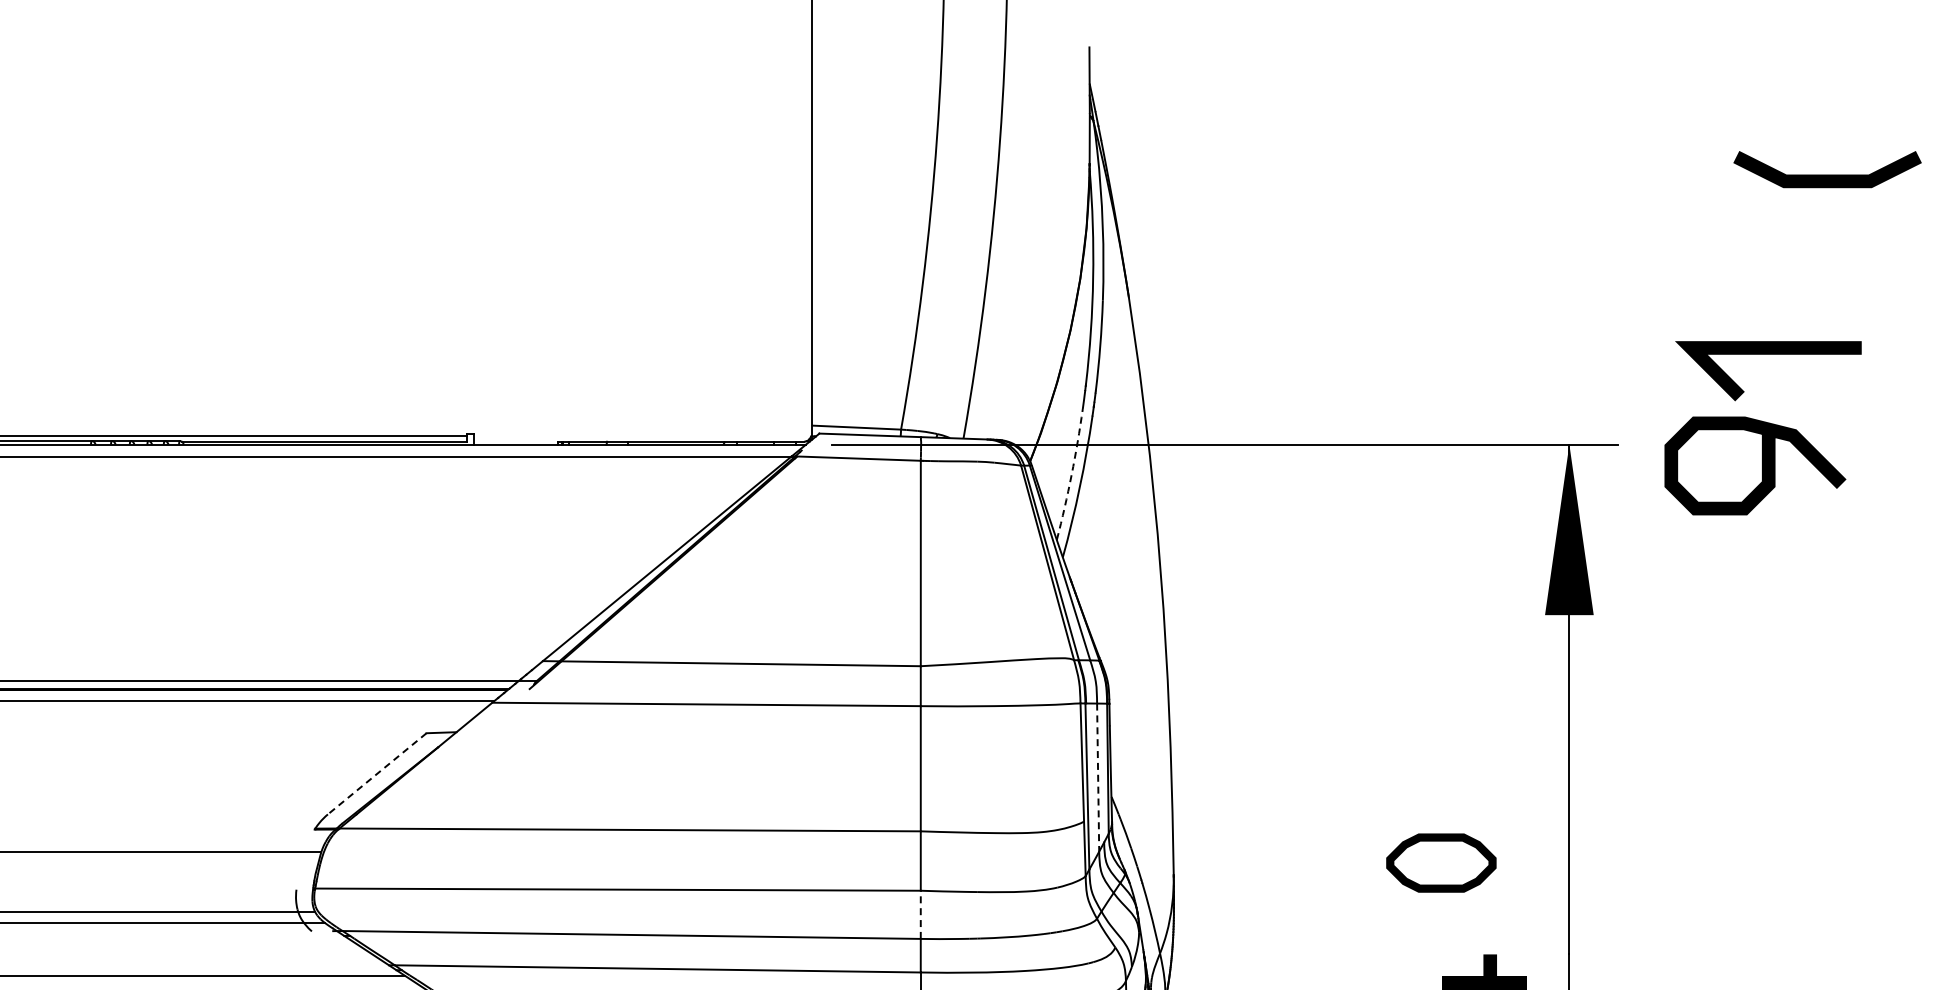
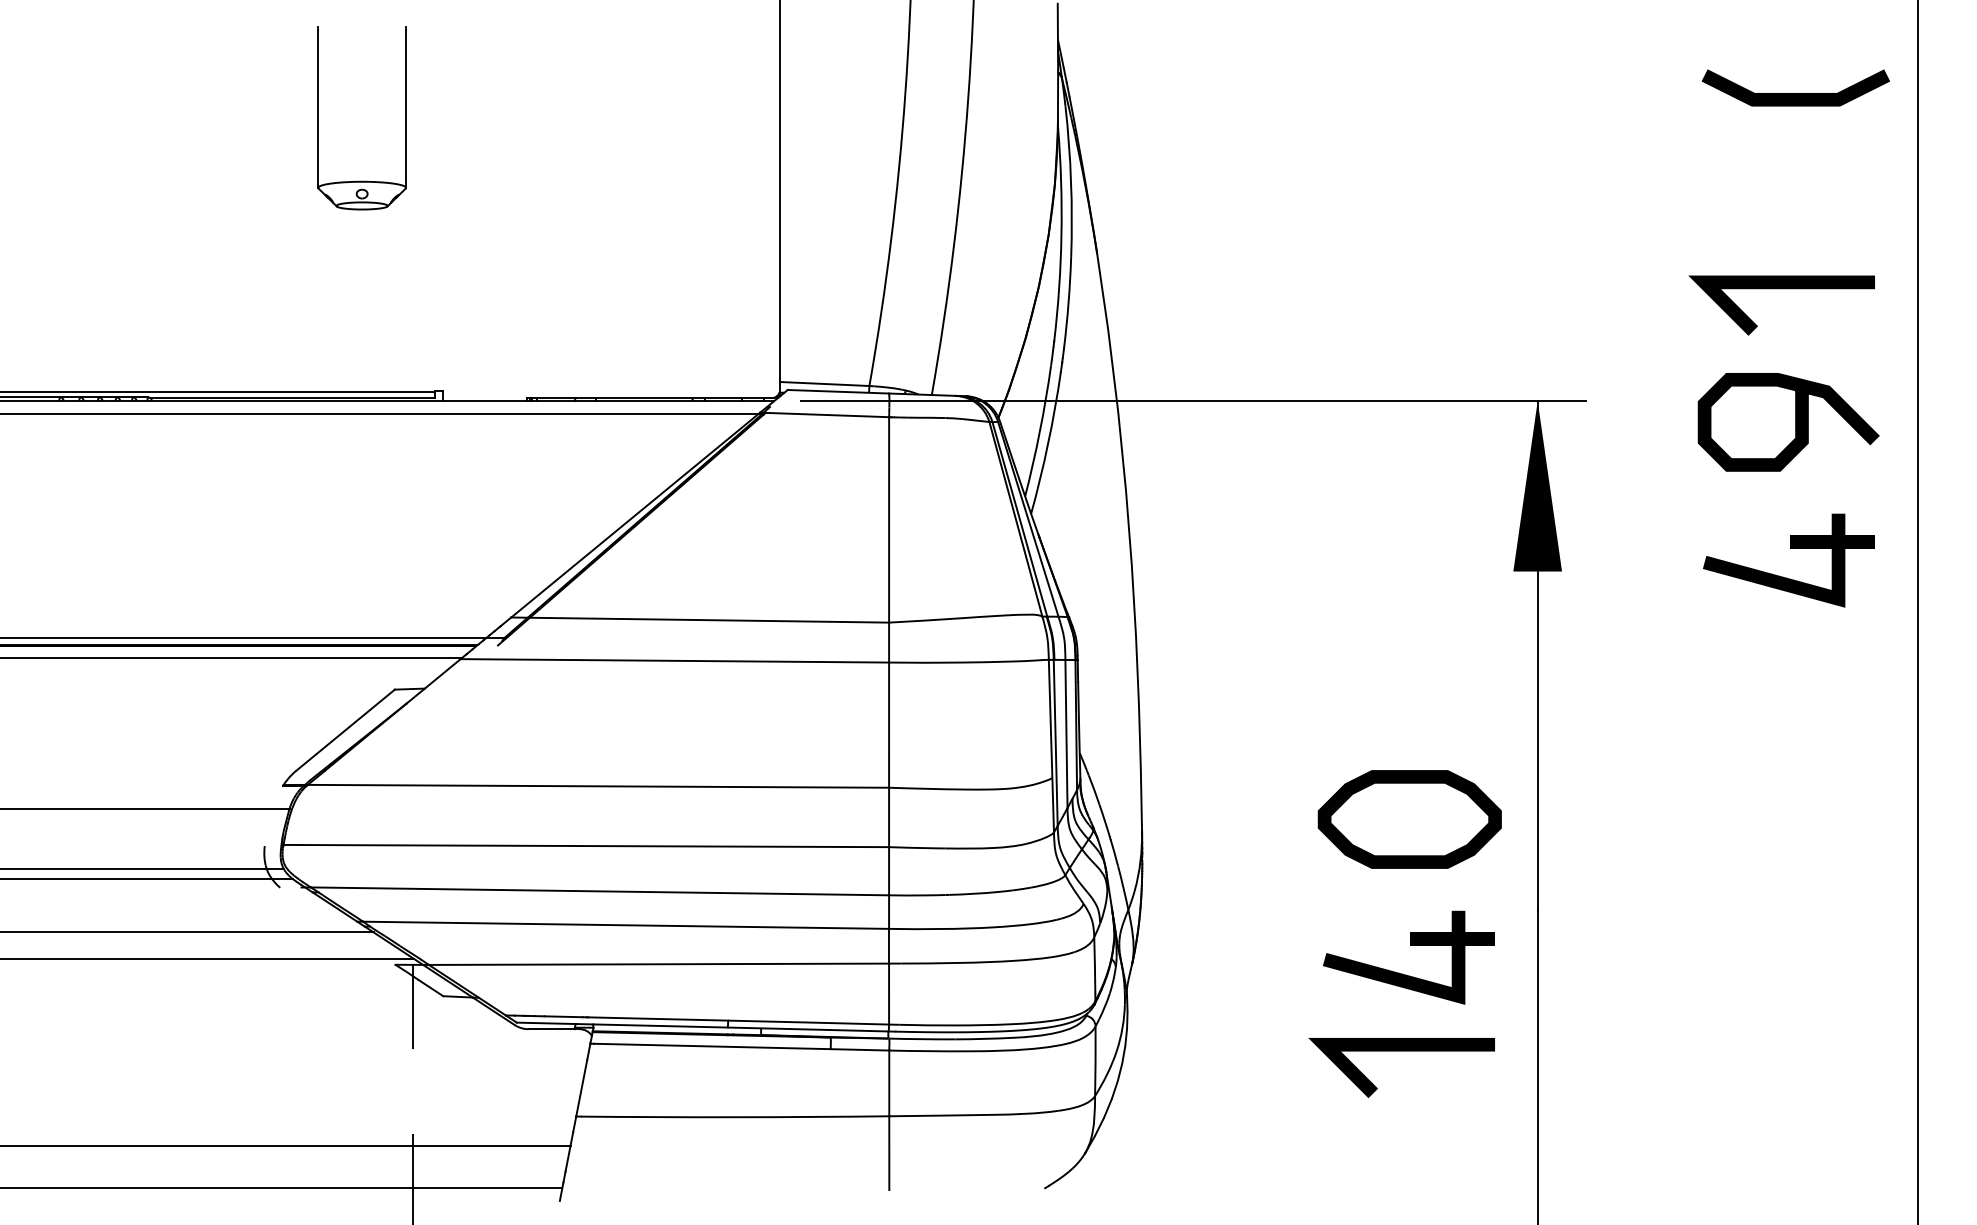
part: (350, 162) -> (318, 118), added
line: (1827, 175) -> (1795, 93), moved
line: (1768, 355) -> (1781, 289), moved
curve: (1762, 466) -> (1795, 422), moved
arc: (1071, 475) -> (1039, 431), dashed -> solid
part: (1822, 592) -> (1790, 548), added
line: (377, 774) -> (345, 730), dashed -> solid
line: (1098, 778) -> (1066, 734), dashed -> solid
part: (1441, 863) -> (1409, 819), size x1.67
line: (921, 914) -> (889, 870), dashed -> solid

